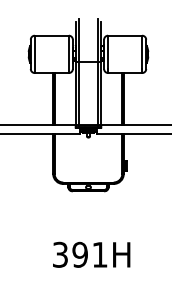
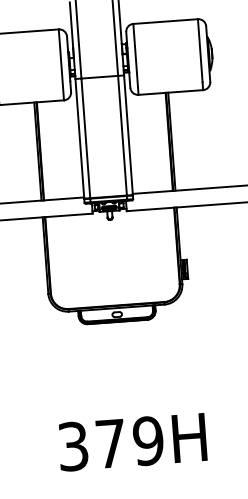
text: (89, 254) -> (128, 441), 391H -> 379H

